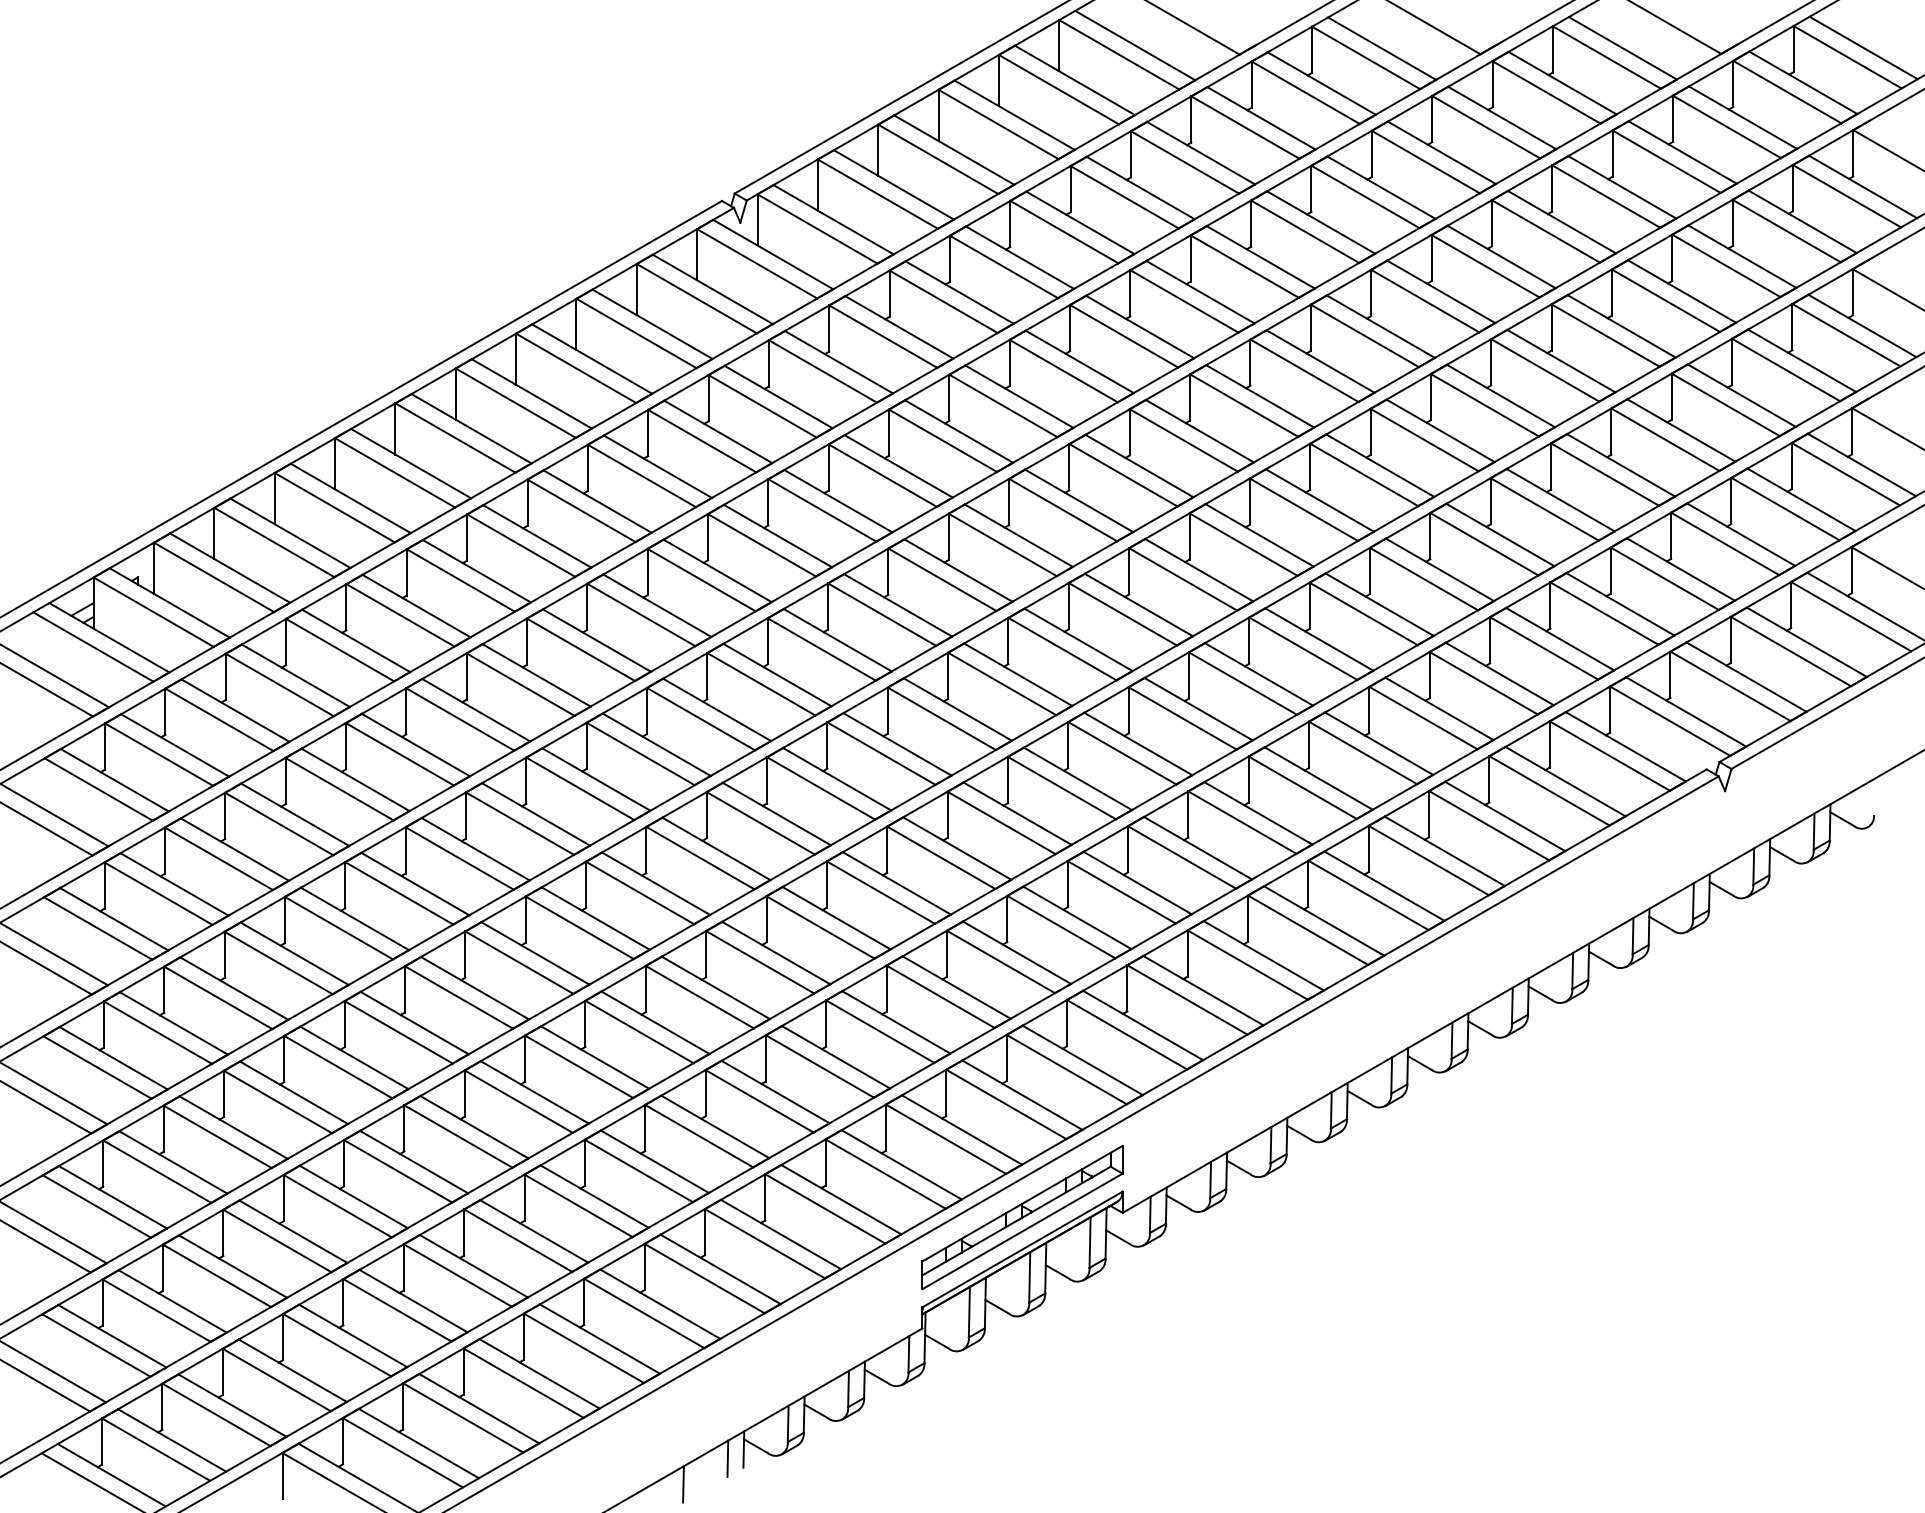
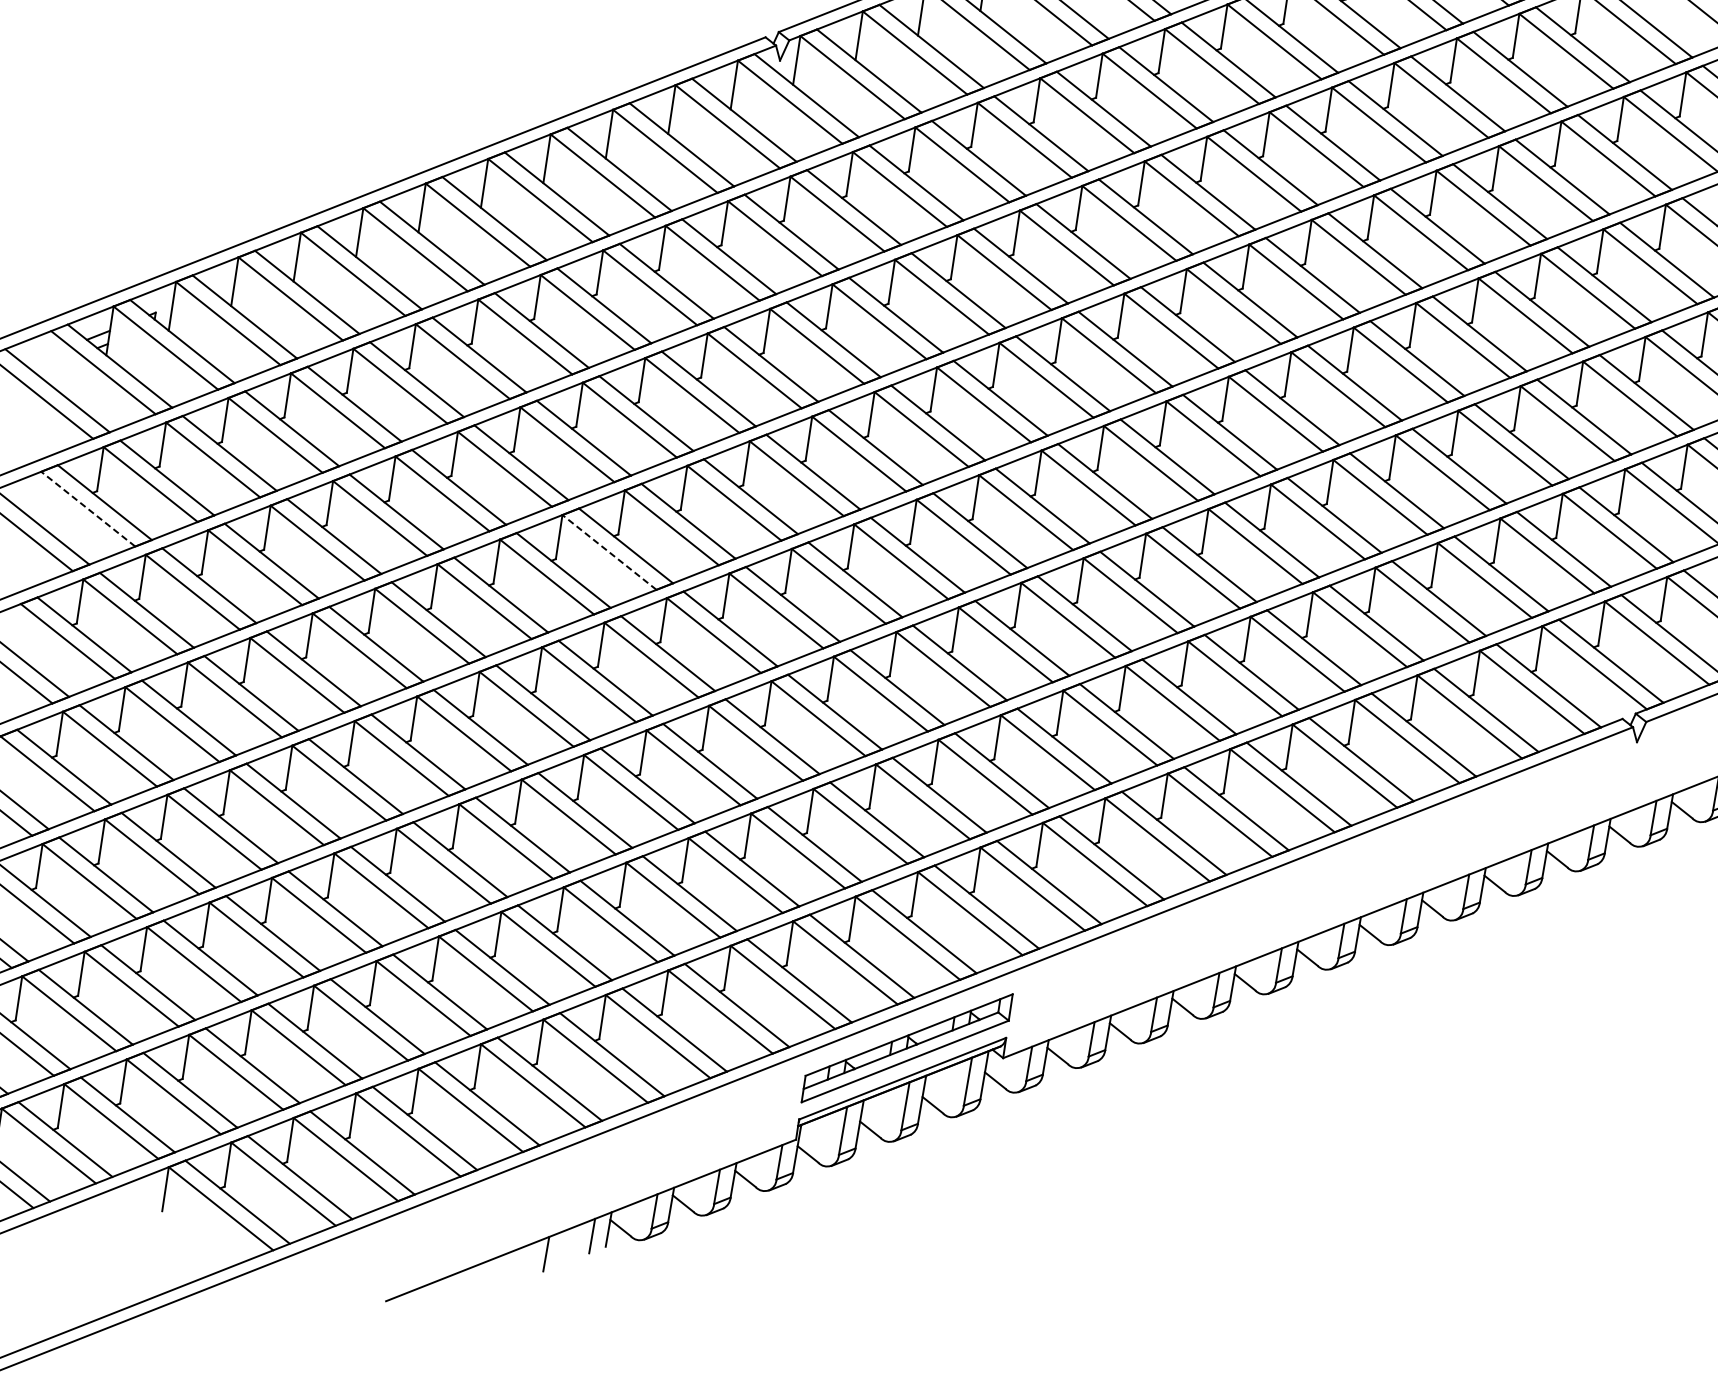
line: (640, 753) -> (609, 551), solid -> dashed
line: (98, 789) -> (88, 509), solid -> dashed

